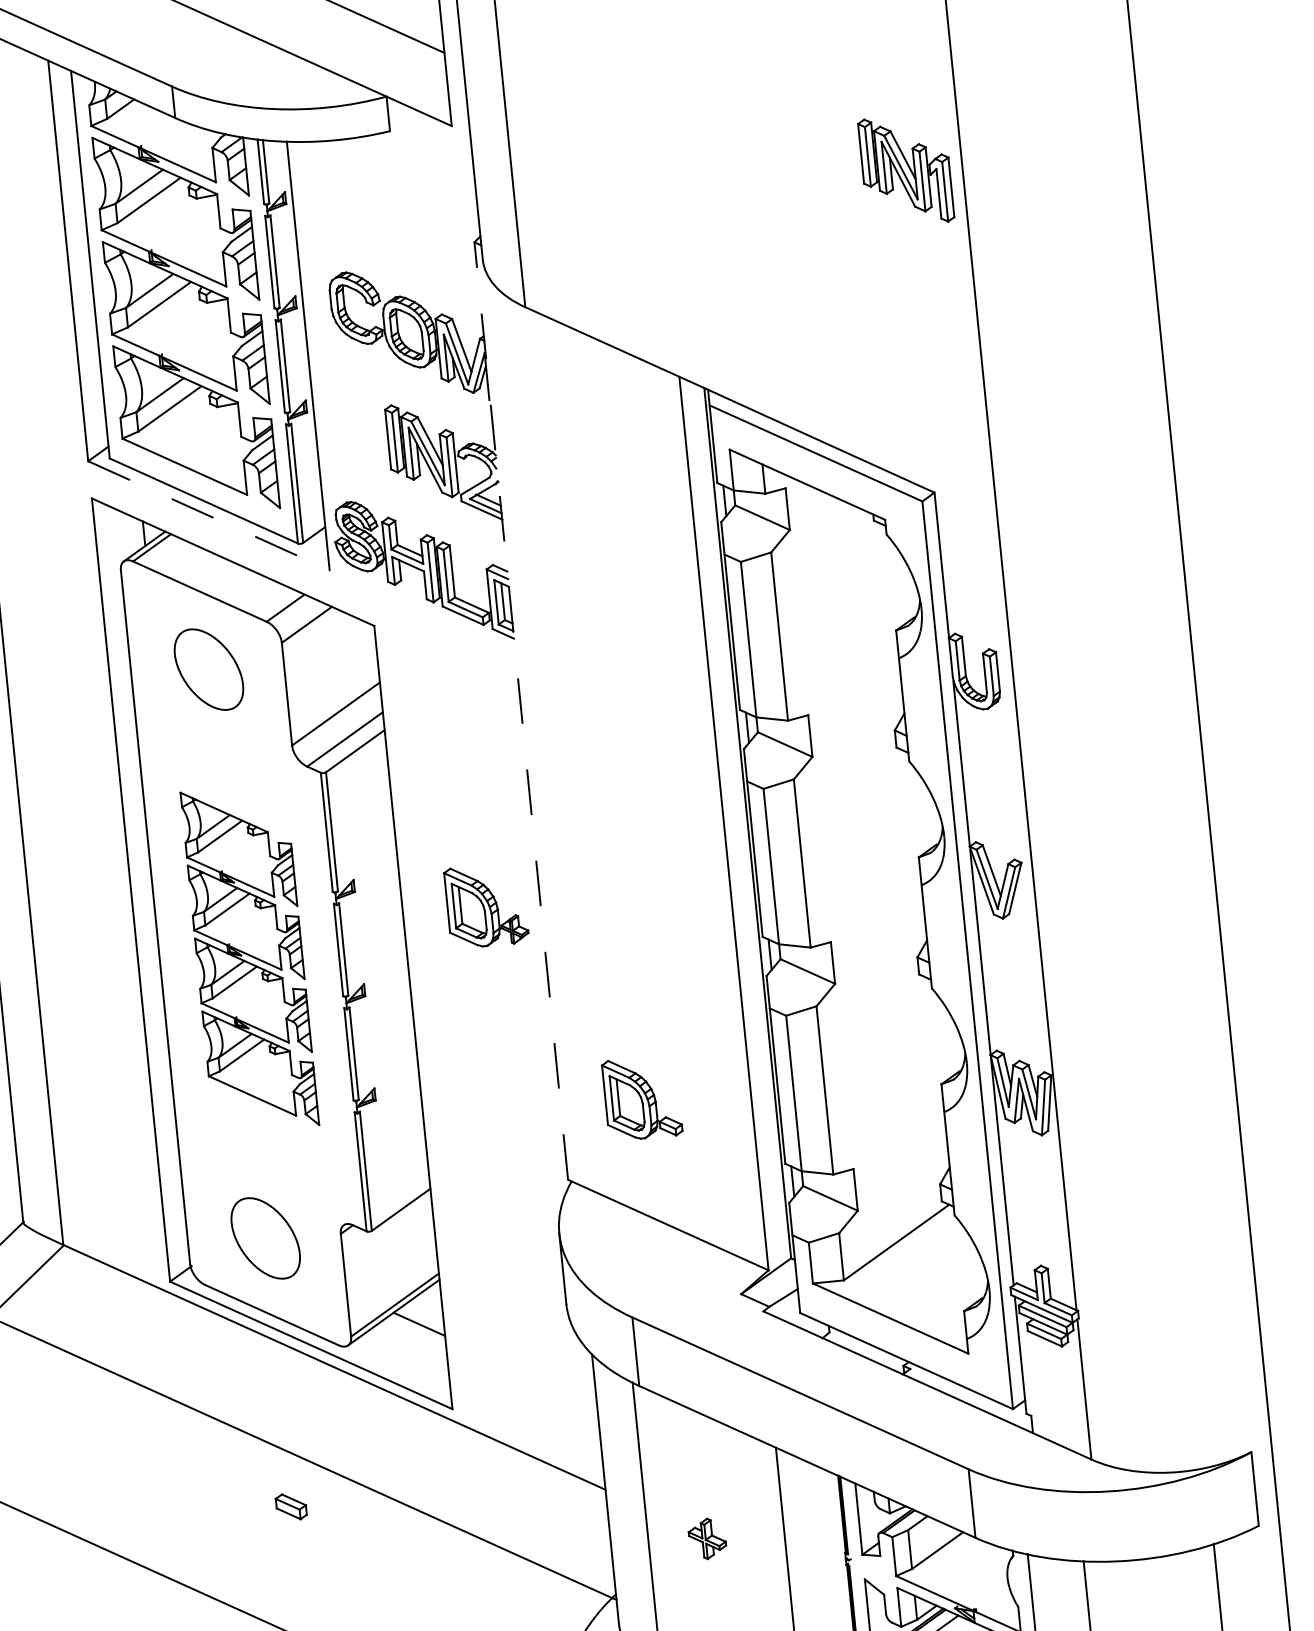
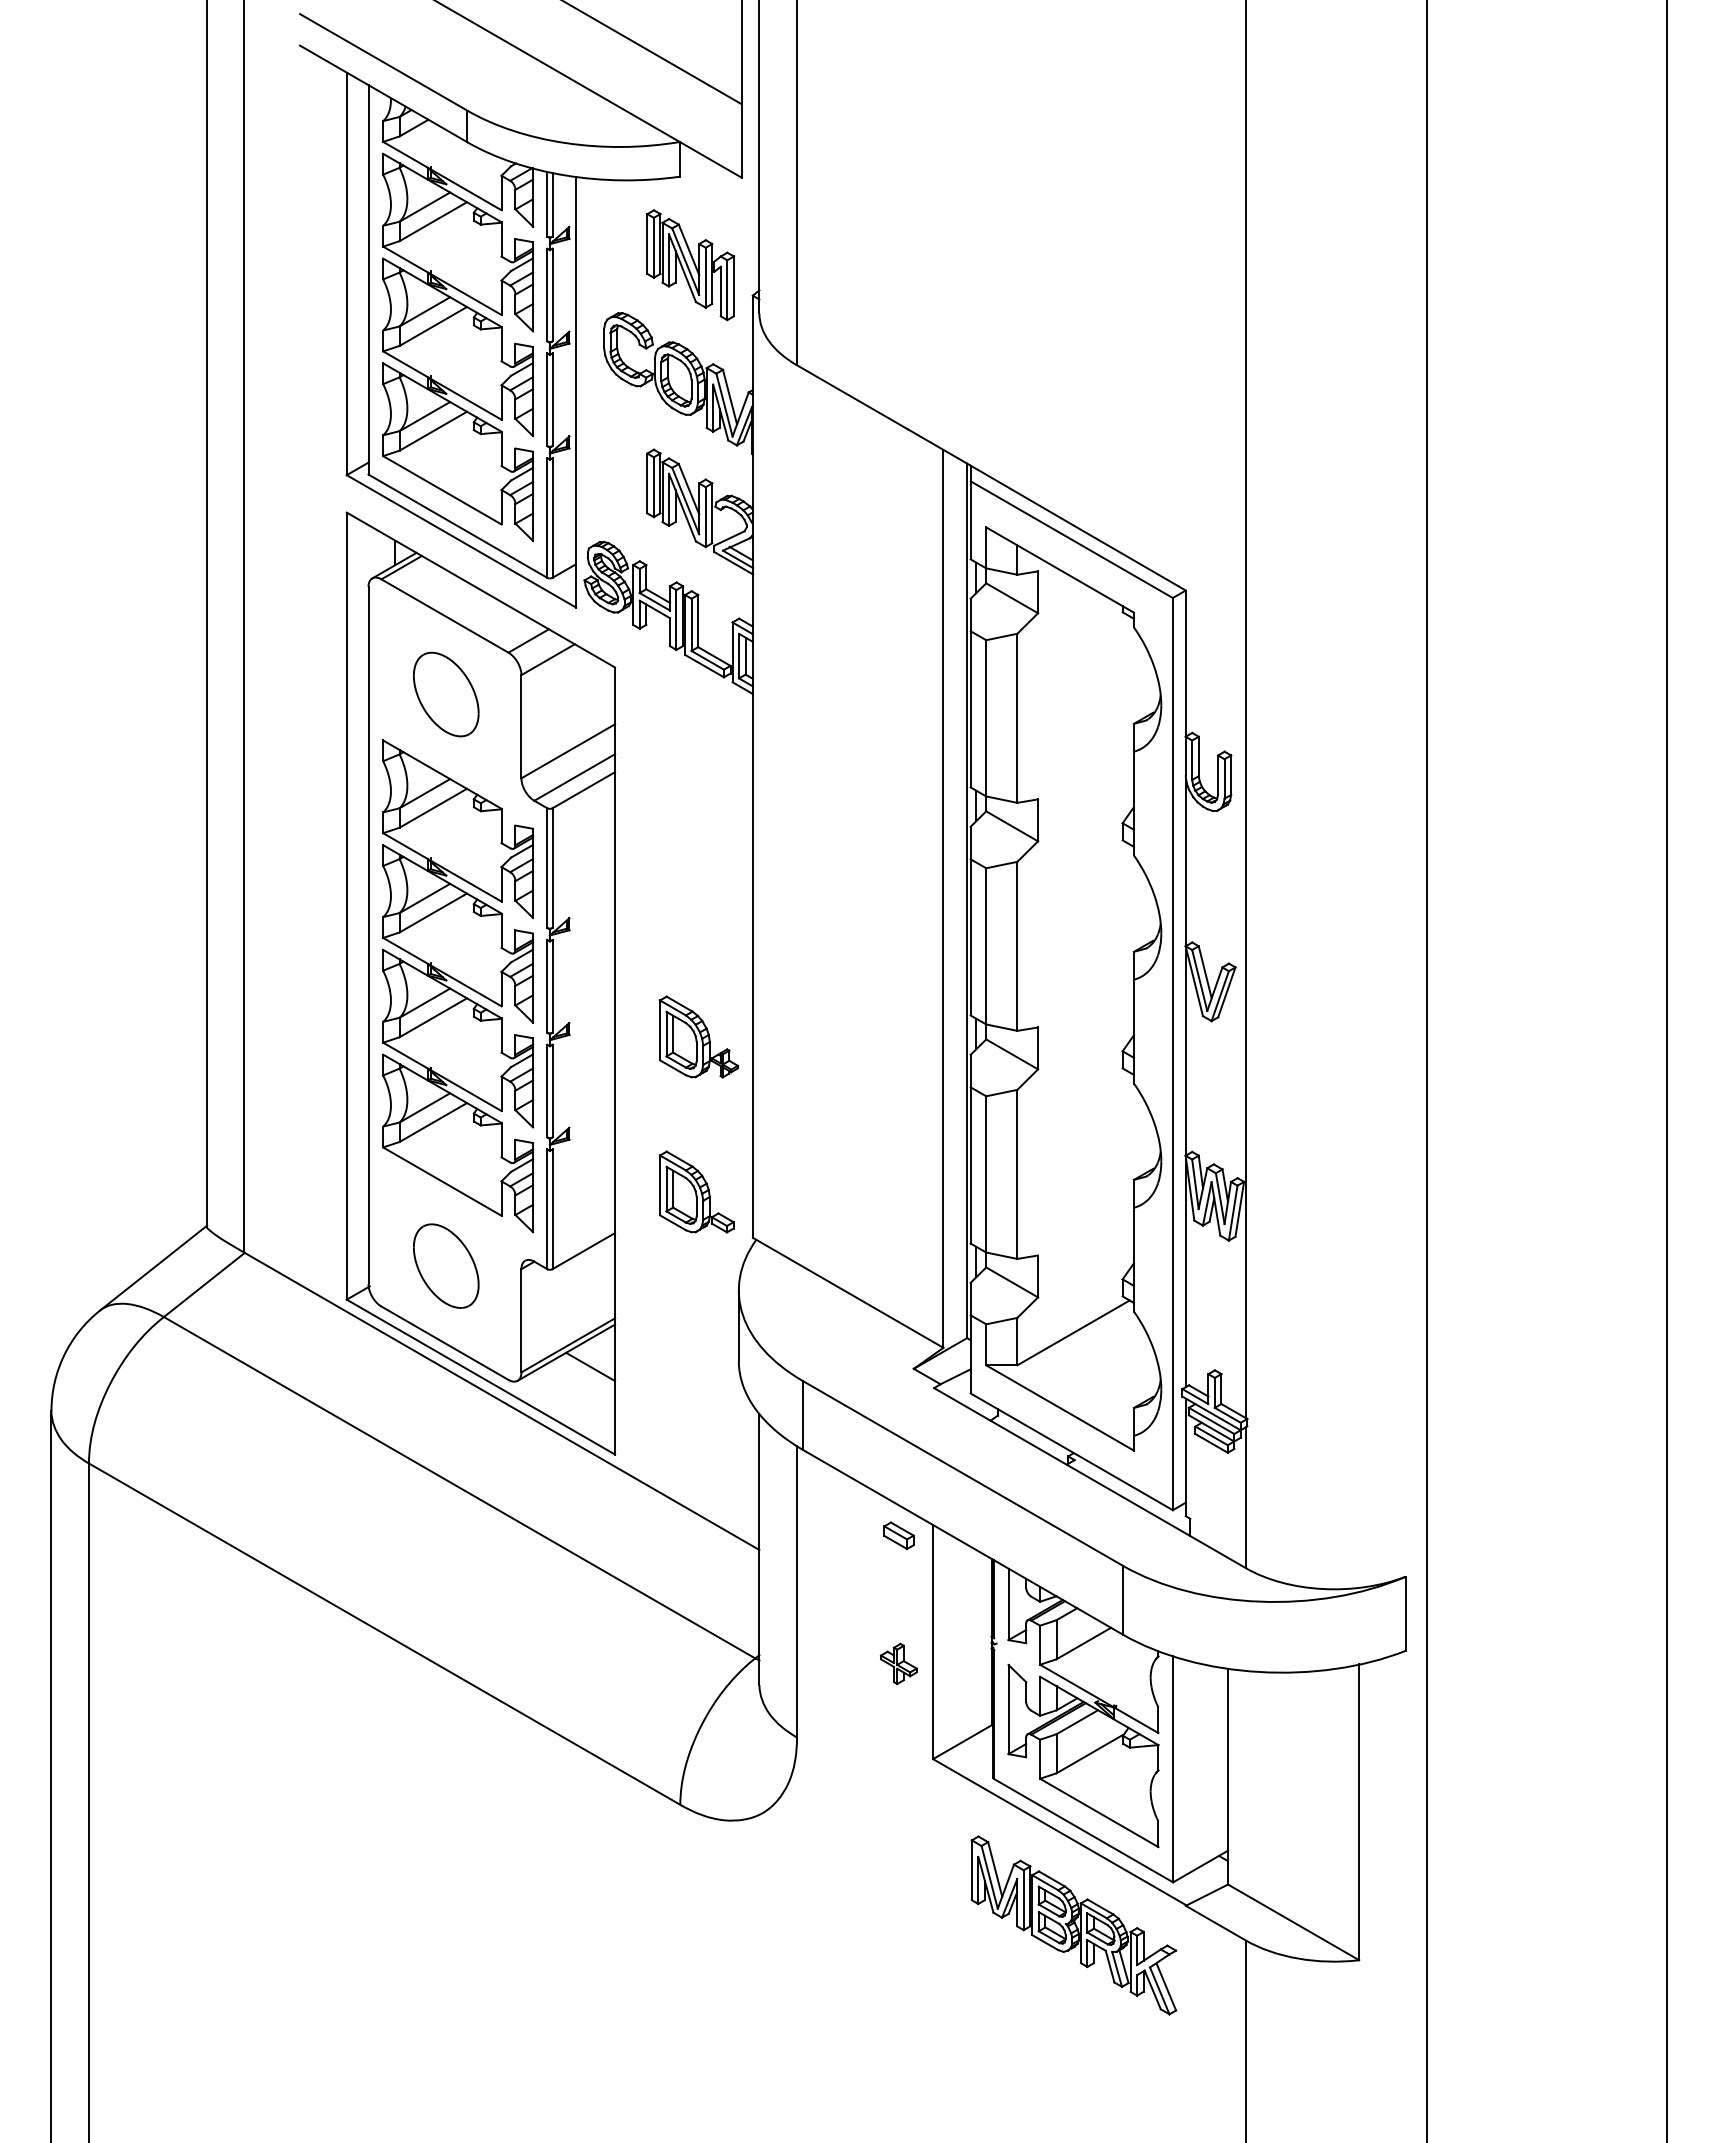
part: (906, 170) -> (690, 265), moved
line: (208, 515) -> (461, 541), dashed -> solid
line: (520, 710) -> (752, 766), dashed -> solid
part: (485, 905) -> (698, 1036), moved
part: (250, 958) -> (458, 986), size x1.43
part: (641, 1097) -> (696, 1191), moved
part: (290, 1506) -> (898, 1535), moved
part: (706, 1538) -> (898, 1663), moved

